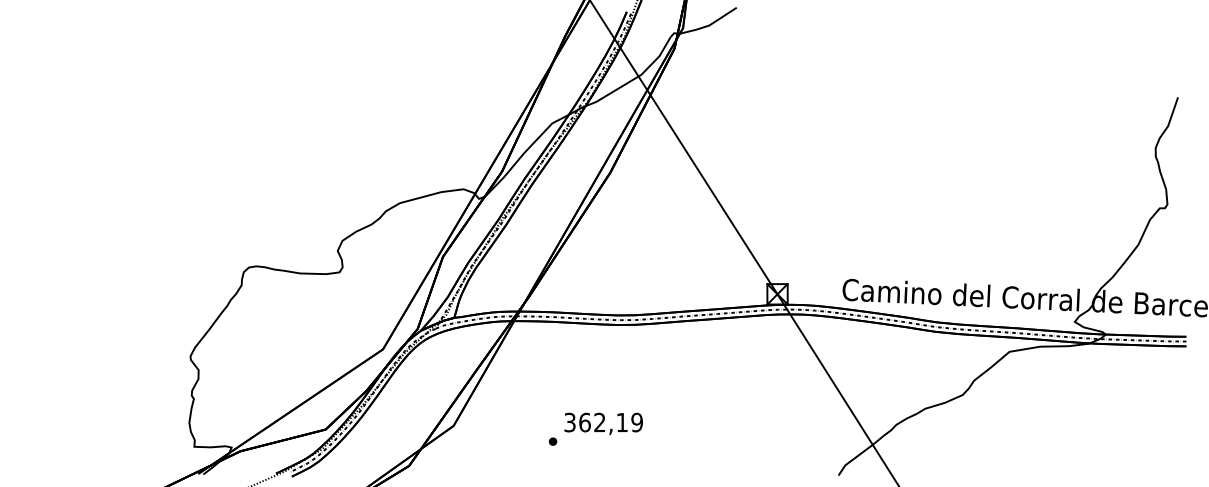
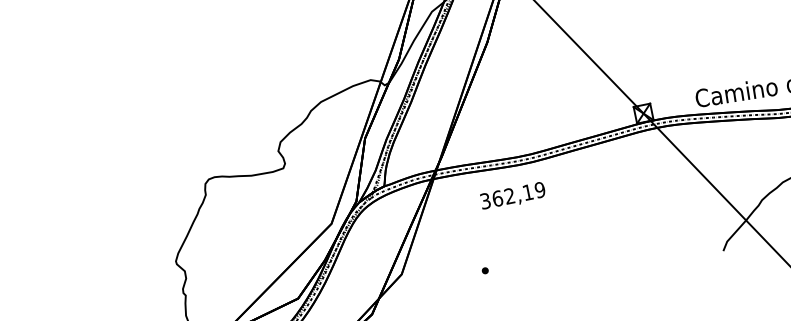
text: (603, 423) -> (512, 196), moved

